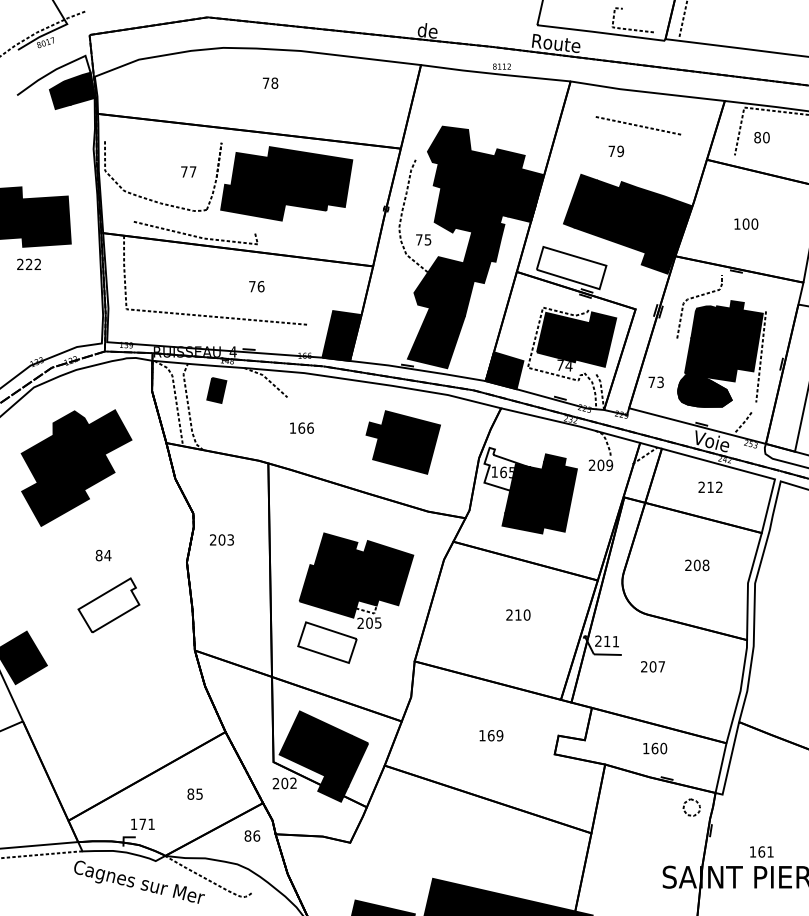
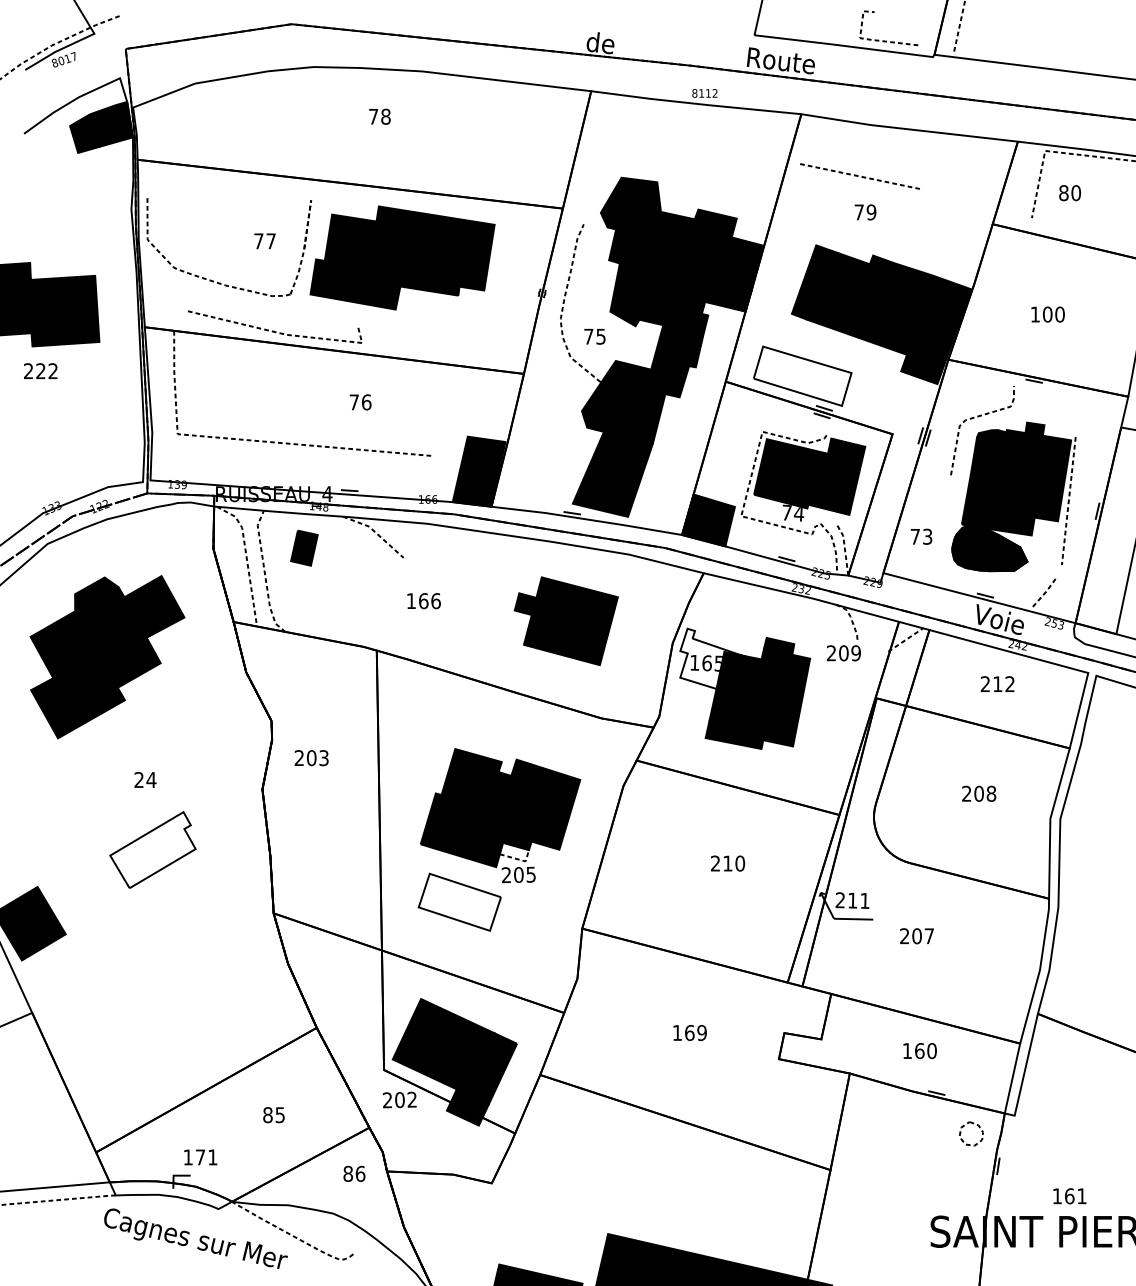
line: (637, 125) -> (858, 176), moved
text: (98, 555) -> (138, 779), 84 -> 24

